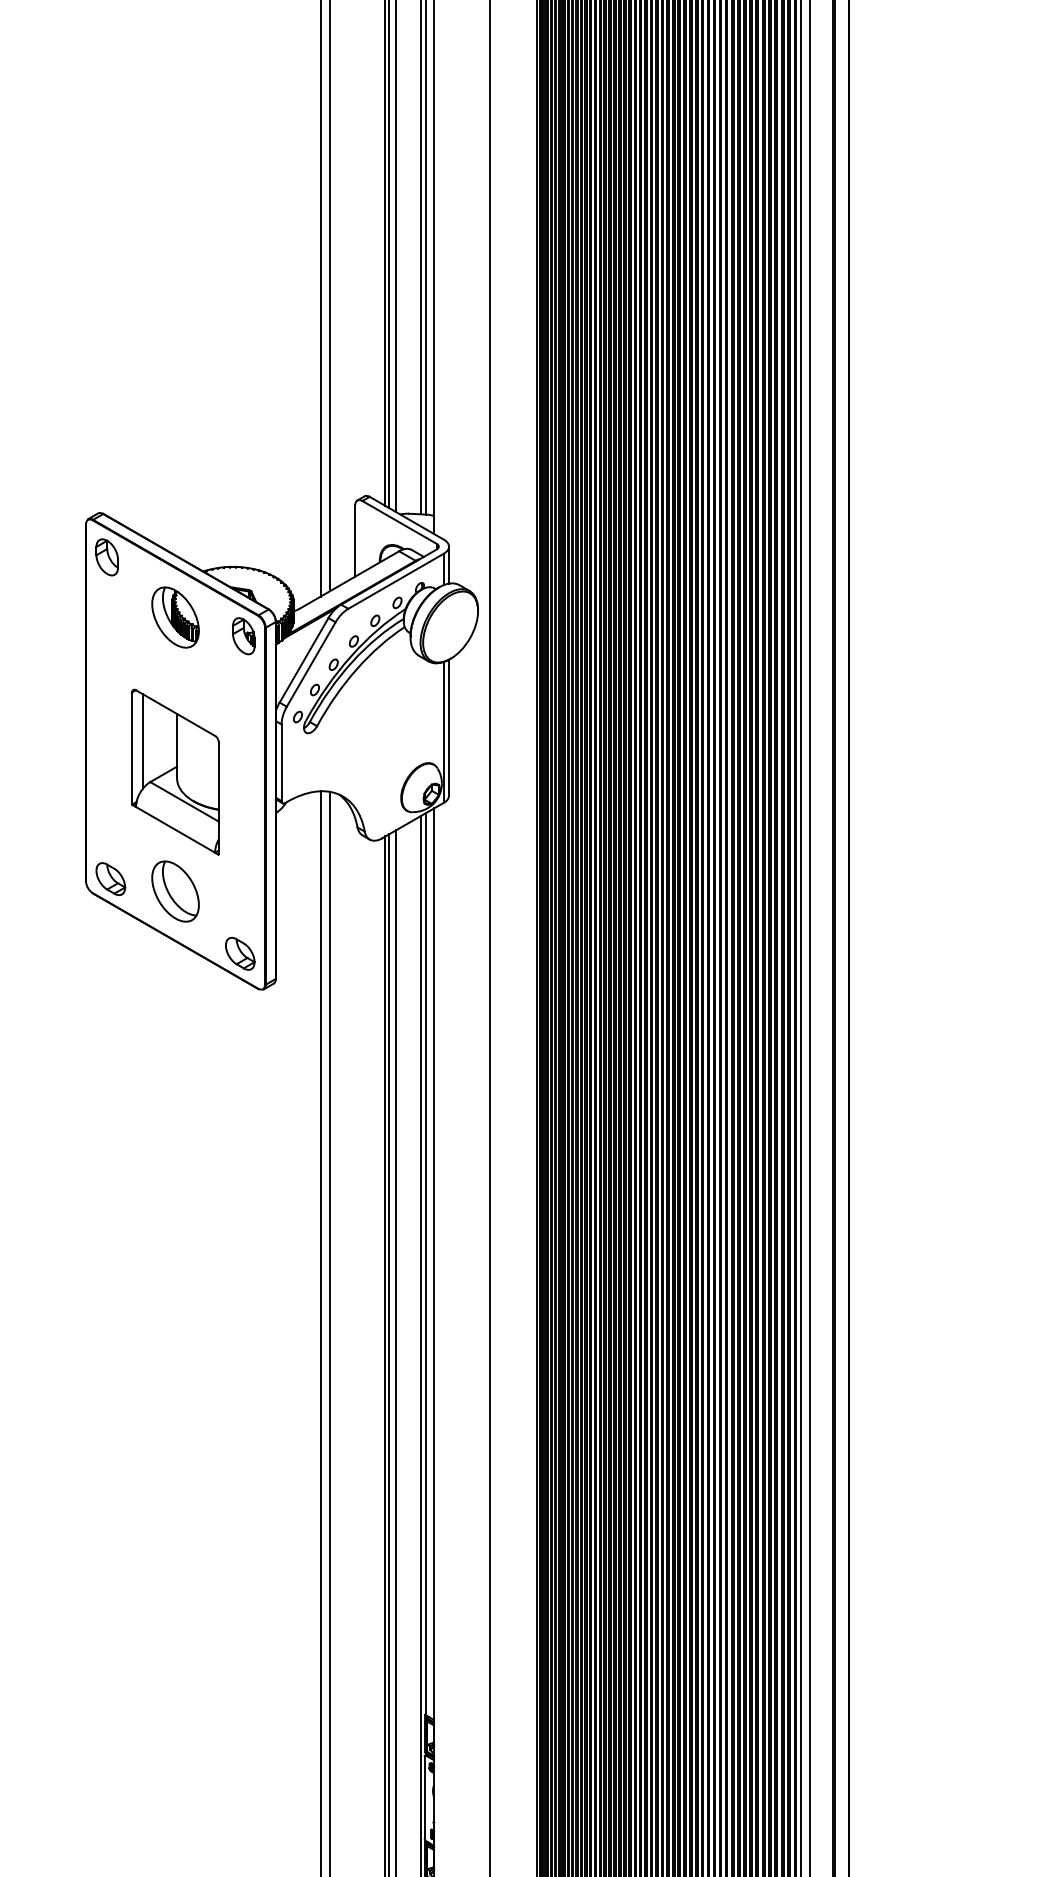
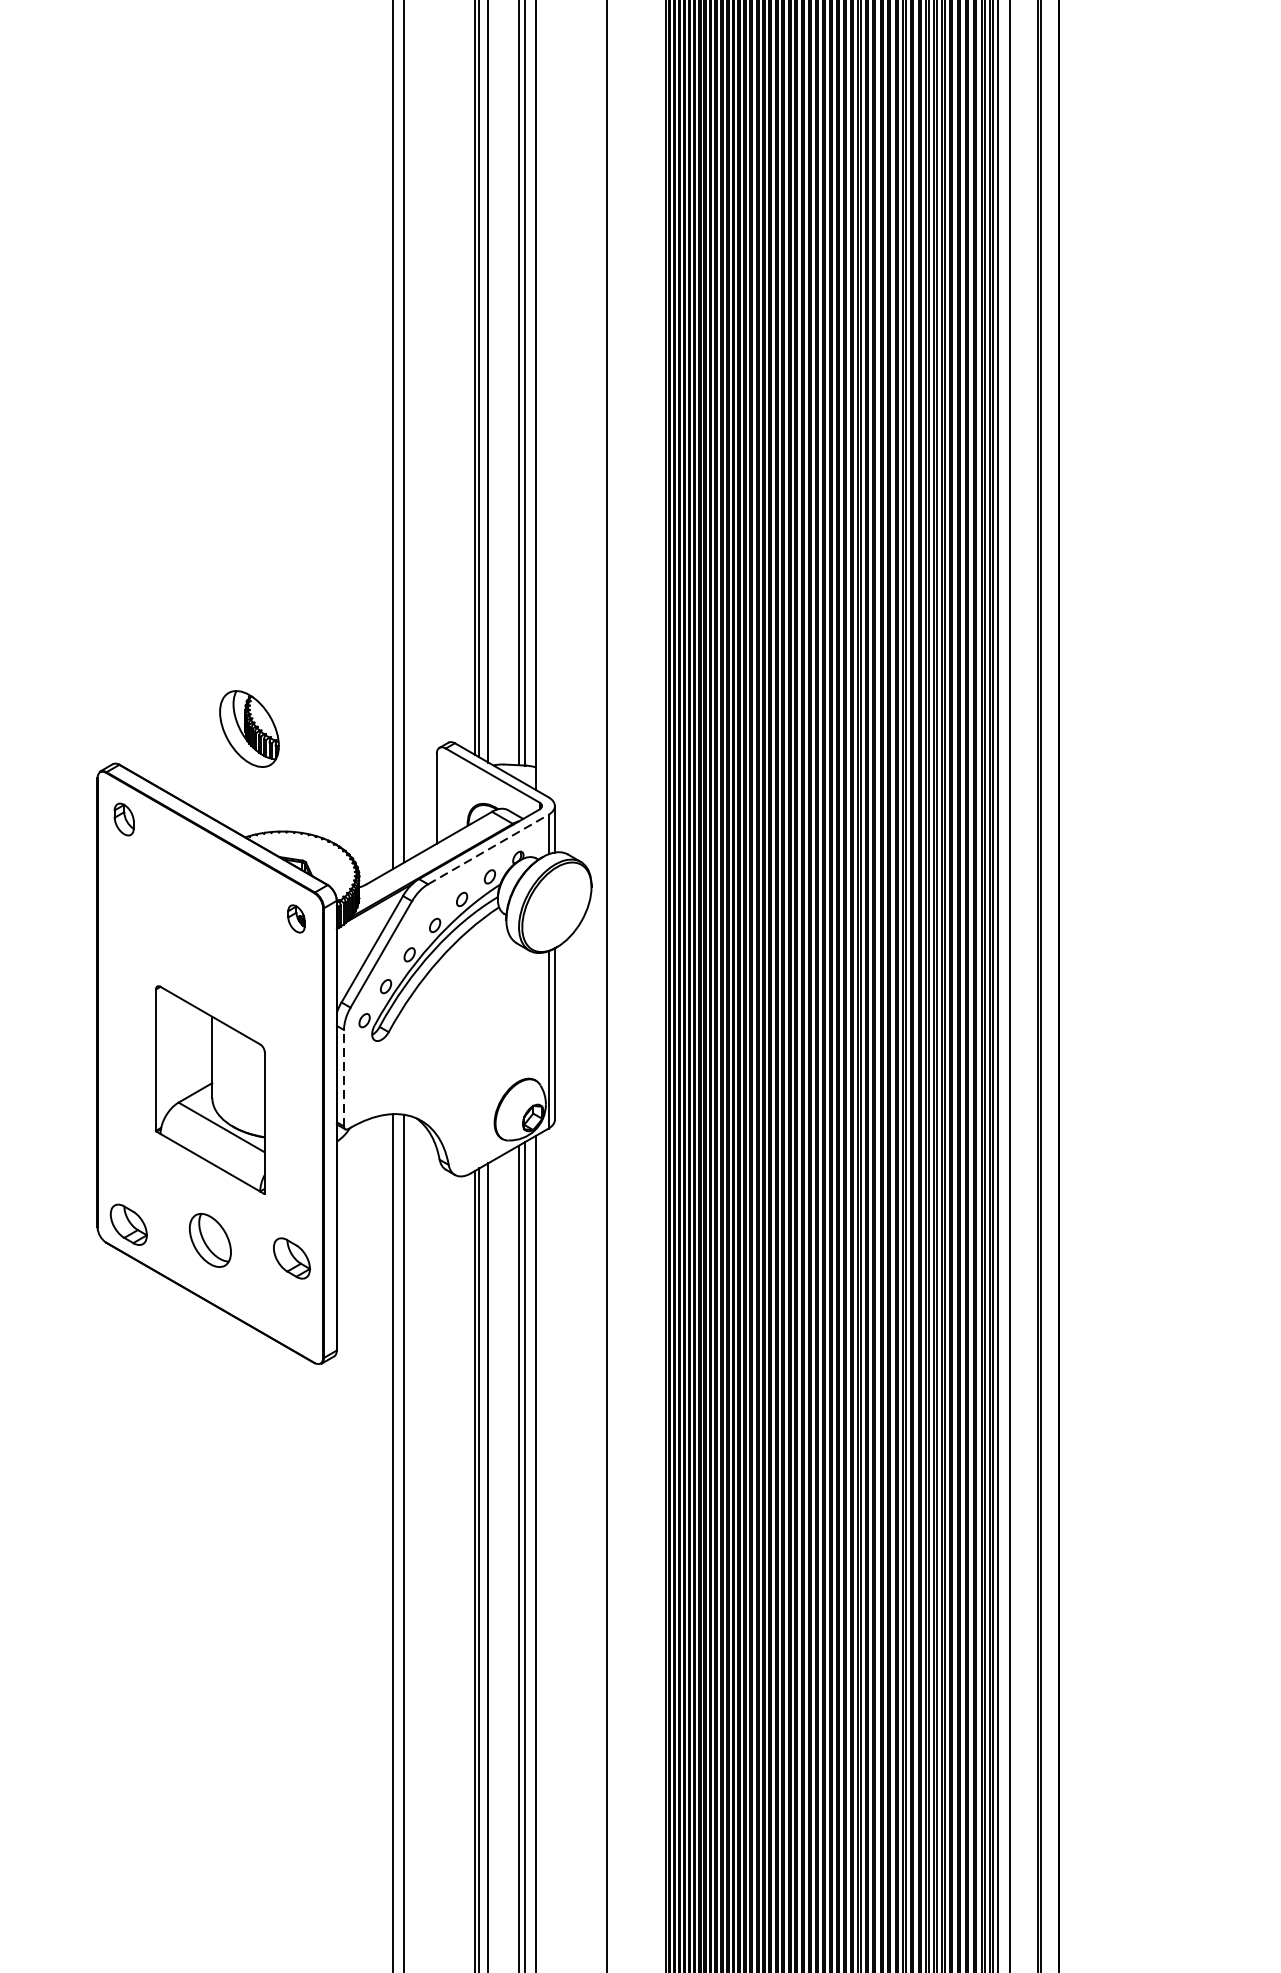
part: (106, 557) -> (123, 819), size x0.7
line: (396, 580) -> (488, 848), solid -> dashed
part: (175, 617) -> (249, 728), moved
part: (243, 636) -> (295, 919), size x0.6
line: (143, 741) -> (170, 1051), removed
line: (281, 762) -> (343, 1077), solid -> dashed
part: (175, 891) -> (210, 1240), size x0.7
part: (240, 953) -> (292, 1258), moved

